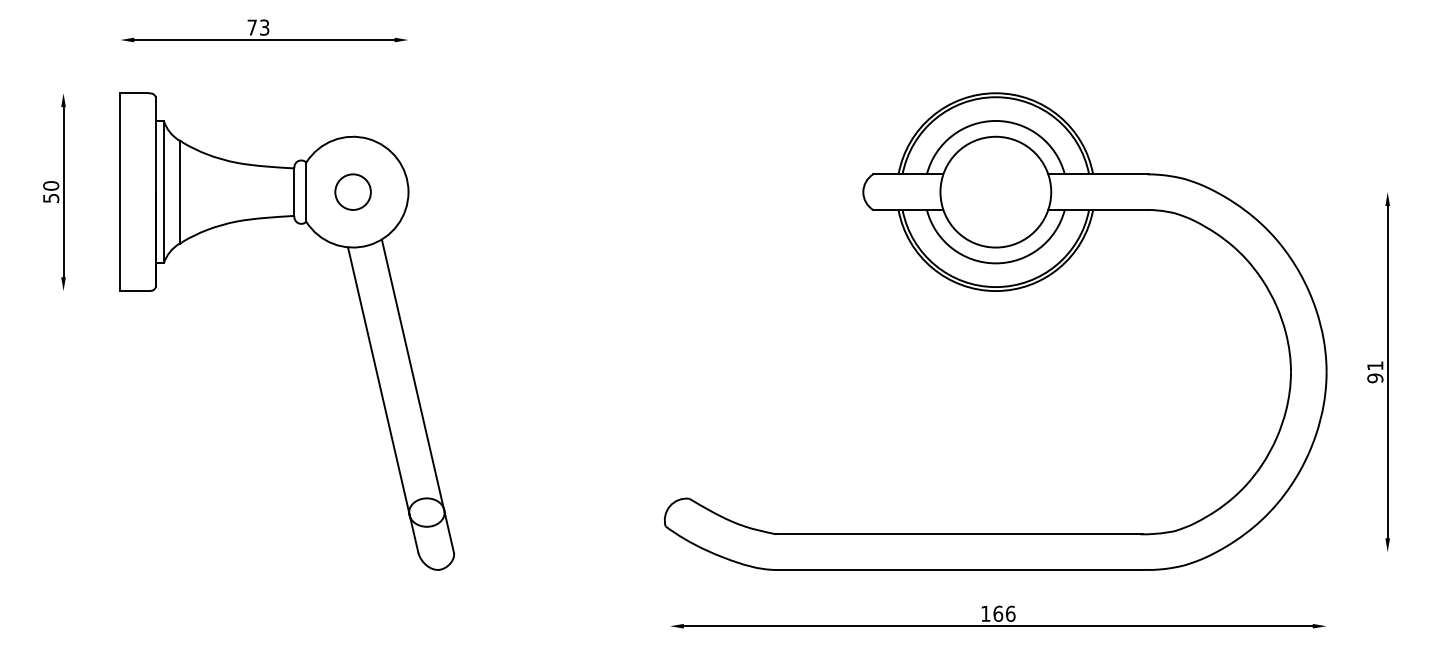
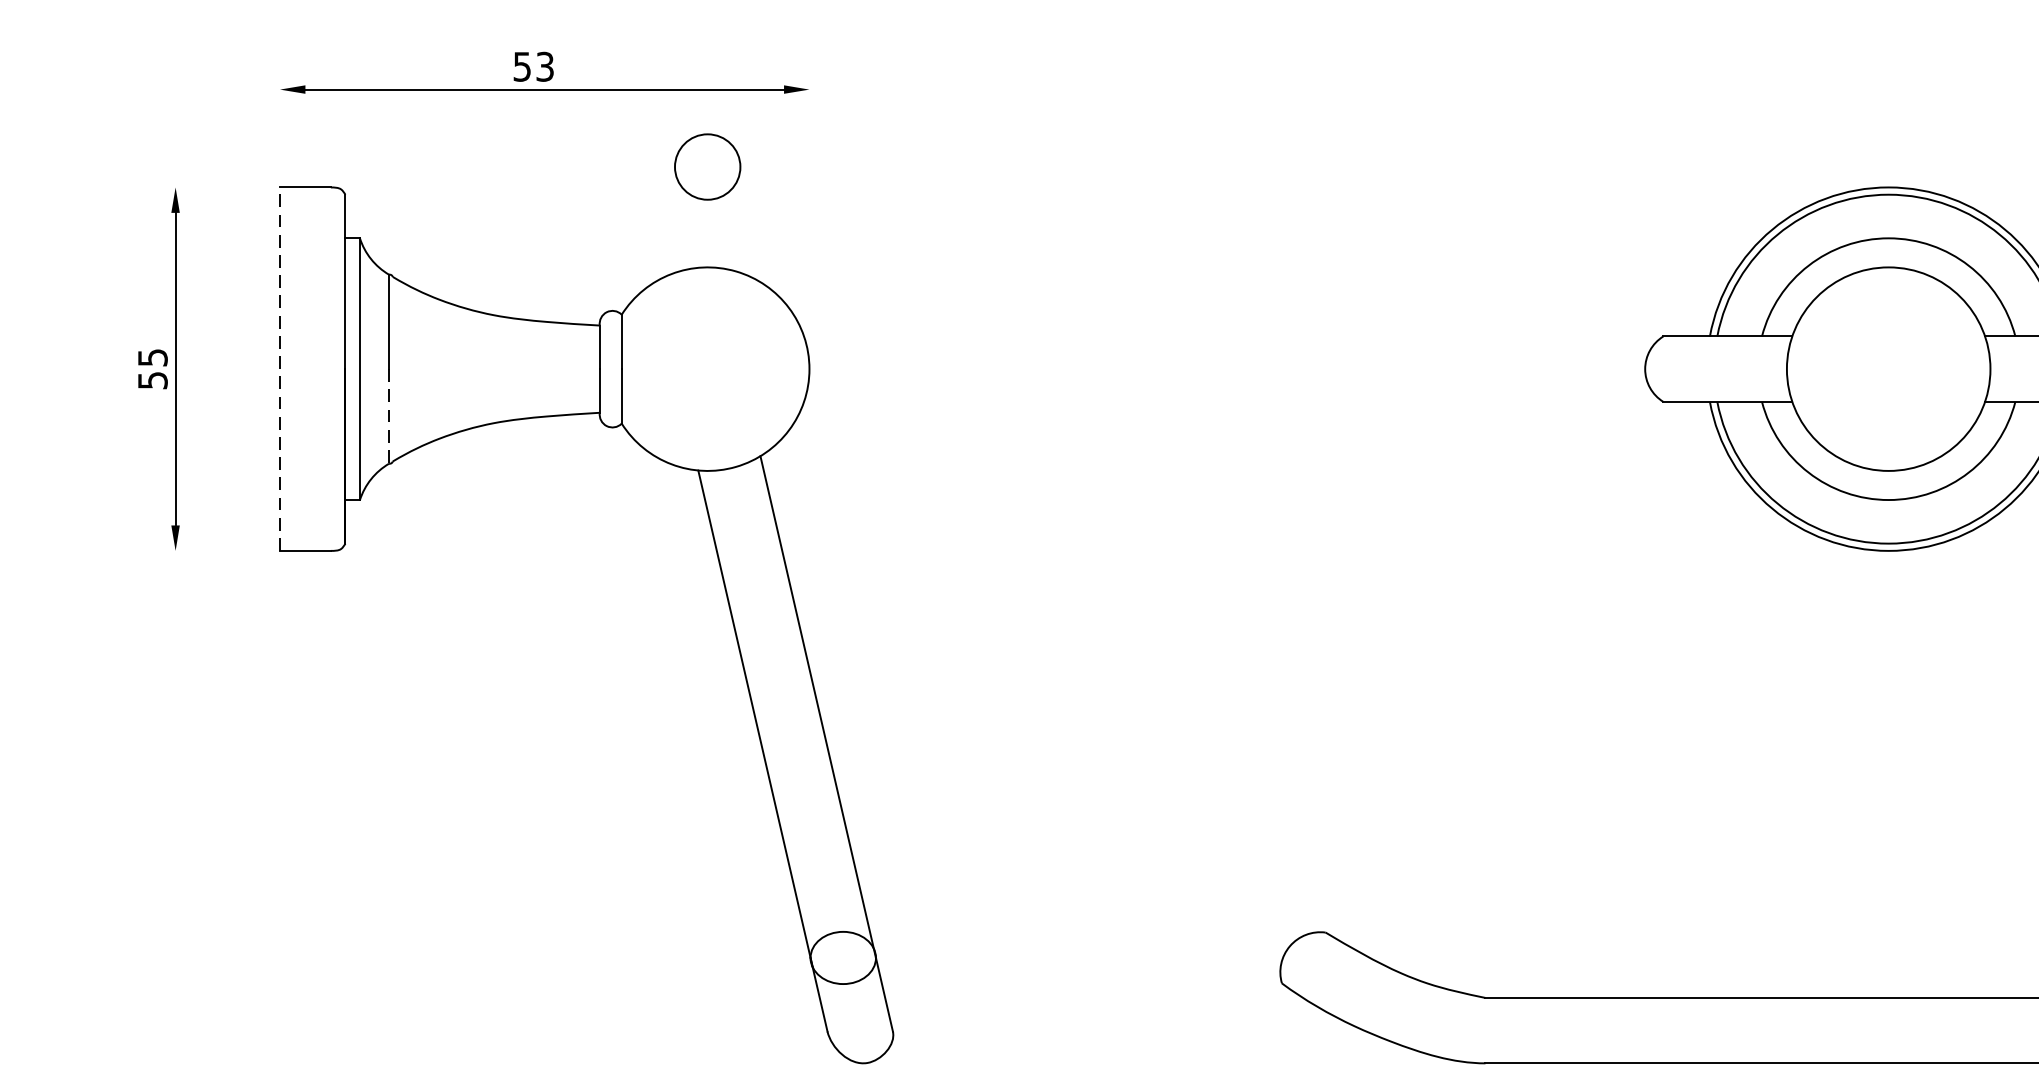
text: (251, 27) -> (520, 66), 73 -> 53
text: (51, 185) -> (153, 356), 50 -> 55
circle: (352, 191) -> (706, 165), moved
line: (120, 192) -> (280, 369), solid -> dashed
line: (179, 217) -> (388, 415), solid -> dashed

